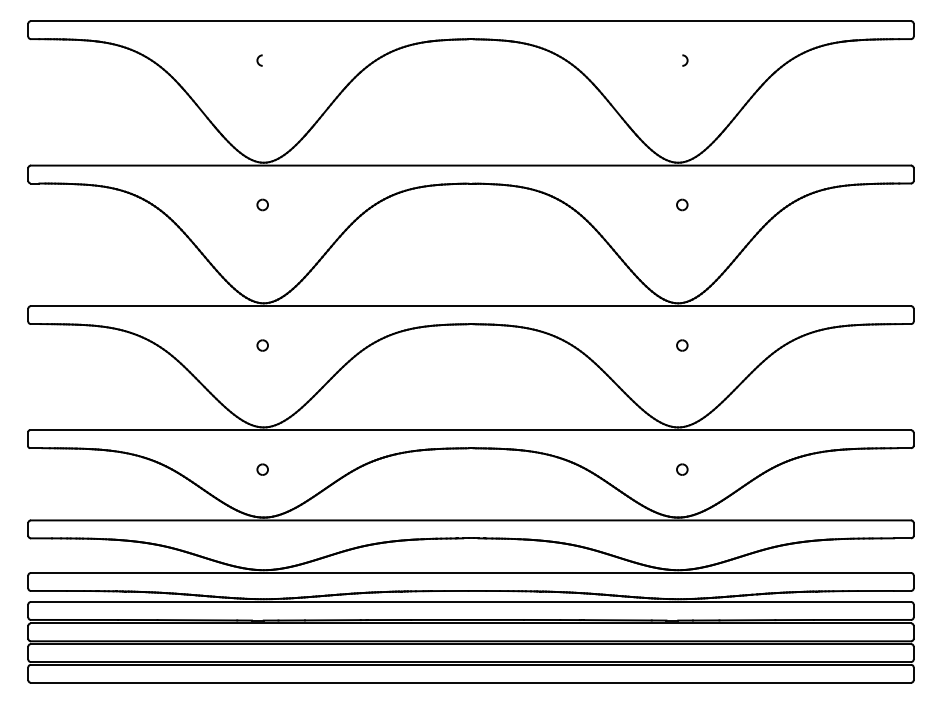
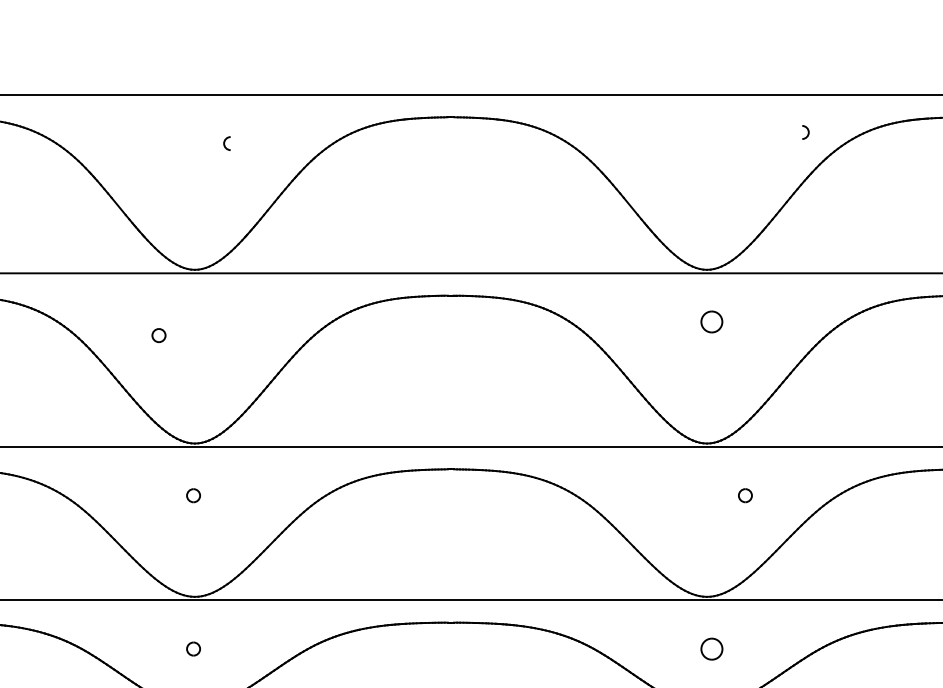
arc: (258, 60) -> (225, 143), moved
arc: (686, 60) -> (807, 132), moved
part: (262, 204) -> (158, 335), moved
part: (682, 204) -> (712, 321), size x1.6
part: (682, 345) -> (745, 495), moved
part: (682, 469) -> (712, 648), size x1.6

